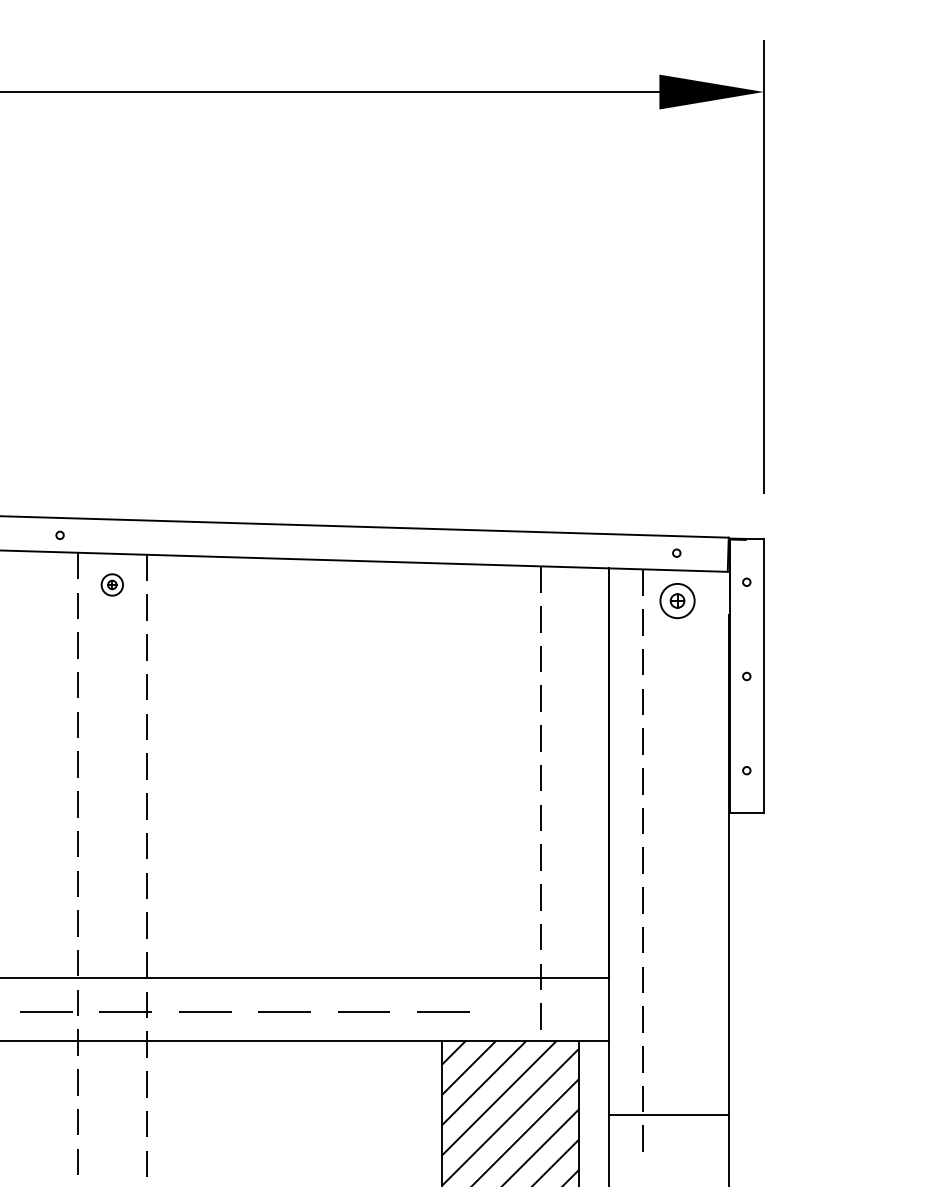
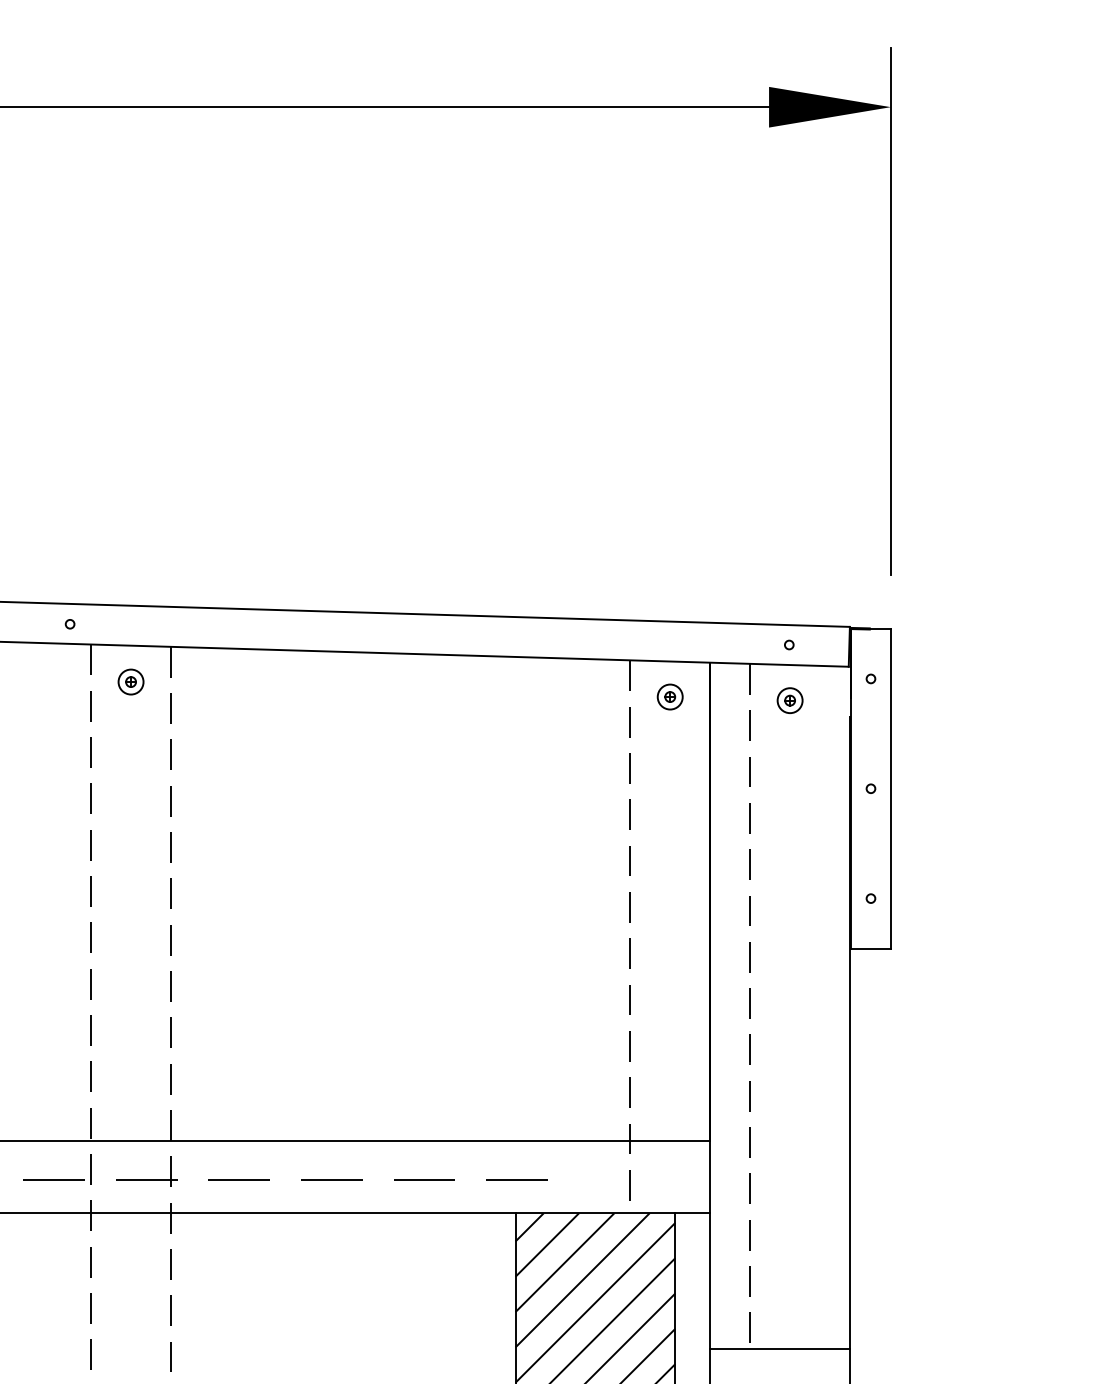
part: (574, 597) -> (669, 696), added
part: (676, 600) -> (789, 700), size x0.62
line: (668, 1115) -> (779, 1349), moved

